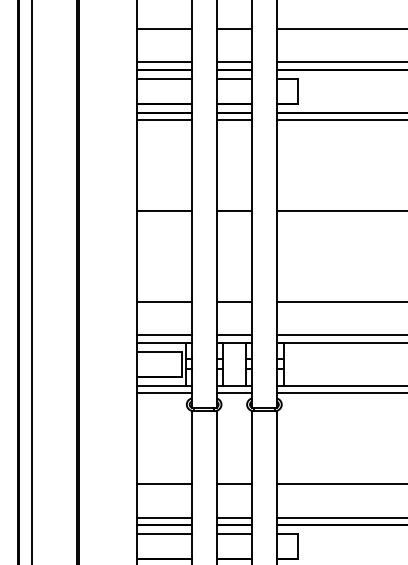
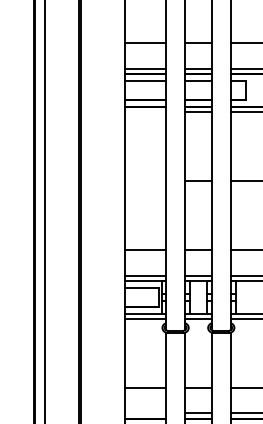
line: (163, 120) -> (144, 112), removed
line: (163, 211) -> (144, 181), removed
line: (163, 517) -> (144, 413), removed

